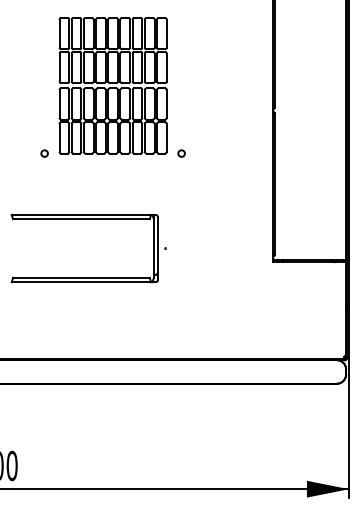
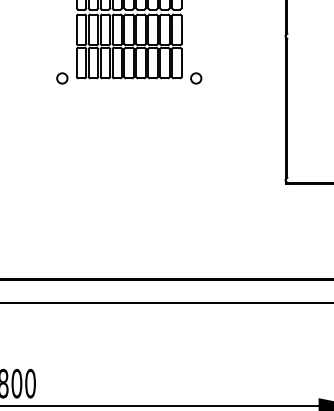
circle: (44, 153) -> (62, 78), size x1.6
circle: (181, 153) -> (196, 78), size x1.6
part: (88, 219) -> (105, 142), removed

